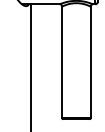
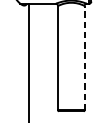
line: (90, 62) -> (84, 58), solid -> dashed

